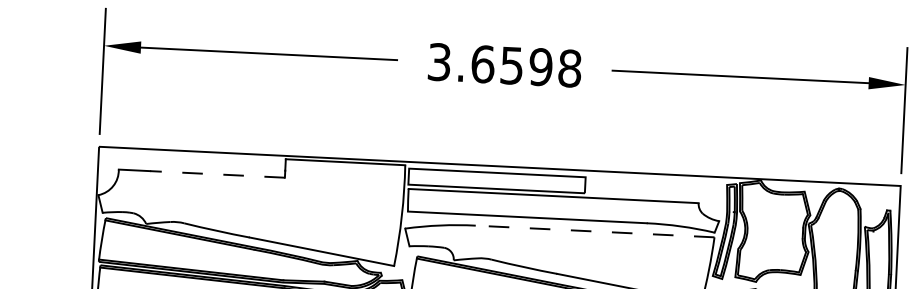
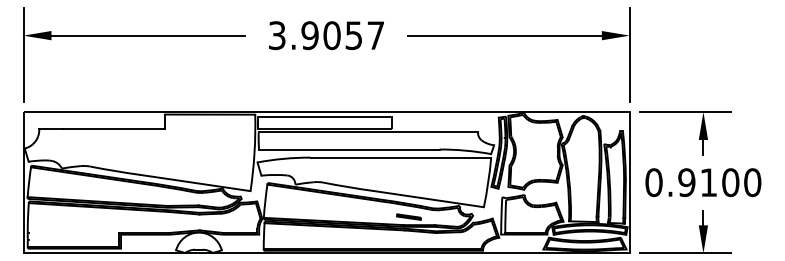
text: (525, 66) -> (342, 35), 3.6598 -> 3.9057
line: (216, 174) -> (113, 128), dashed -> solid
line: (594, 231) -> (400, 157), dashed -> solid

